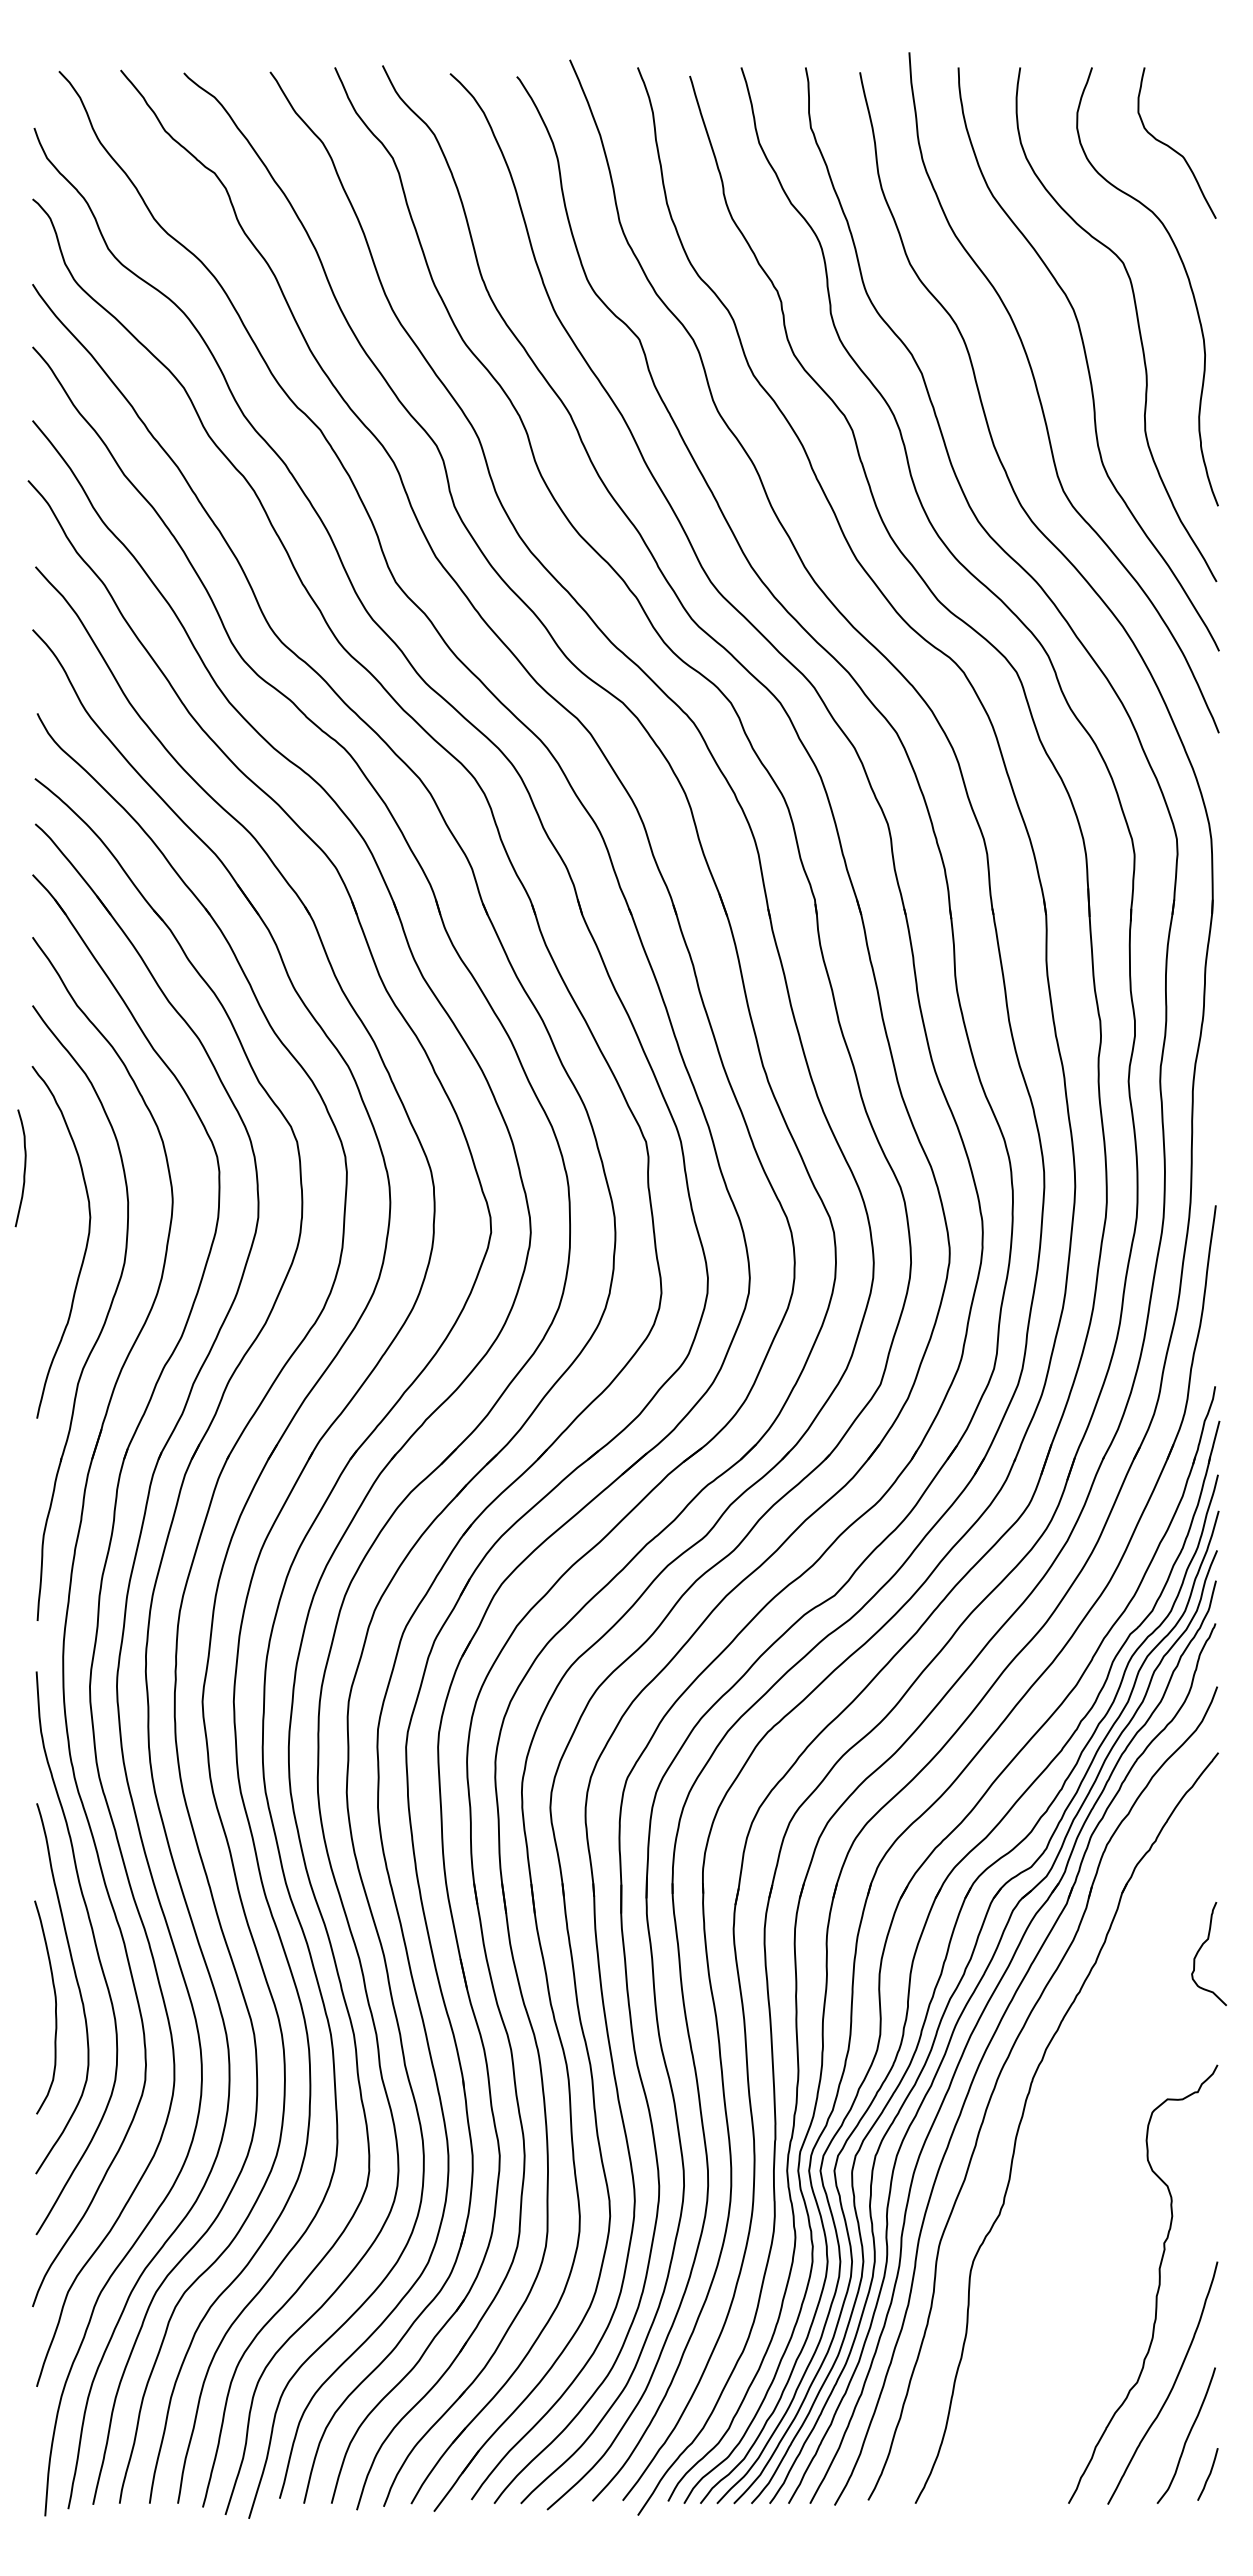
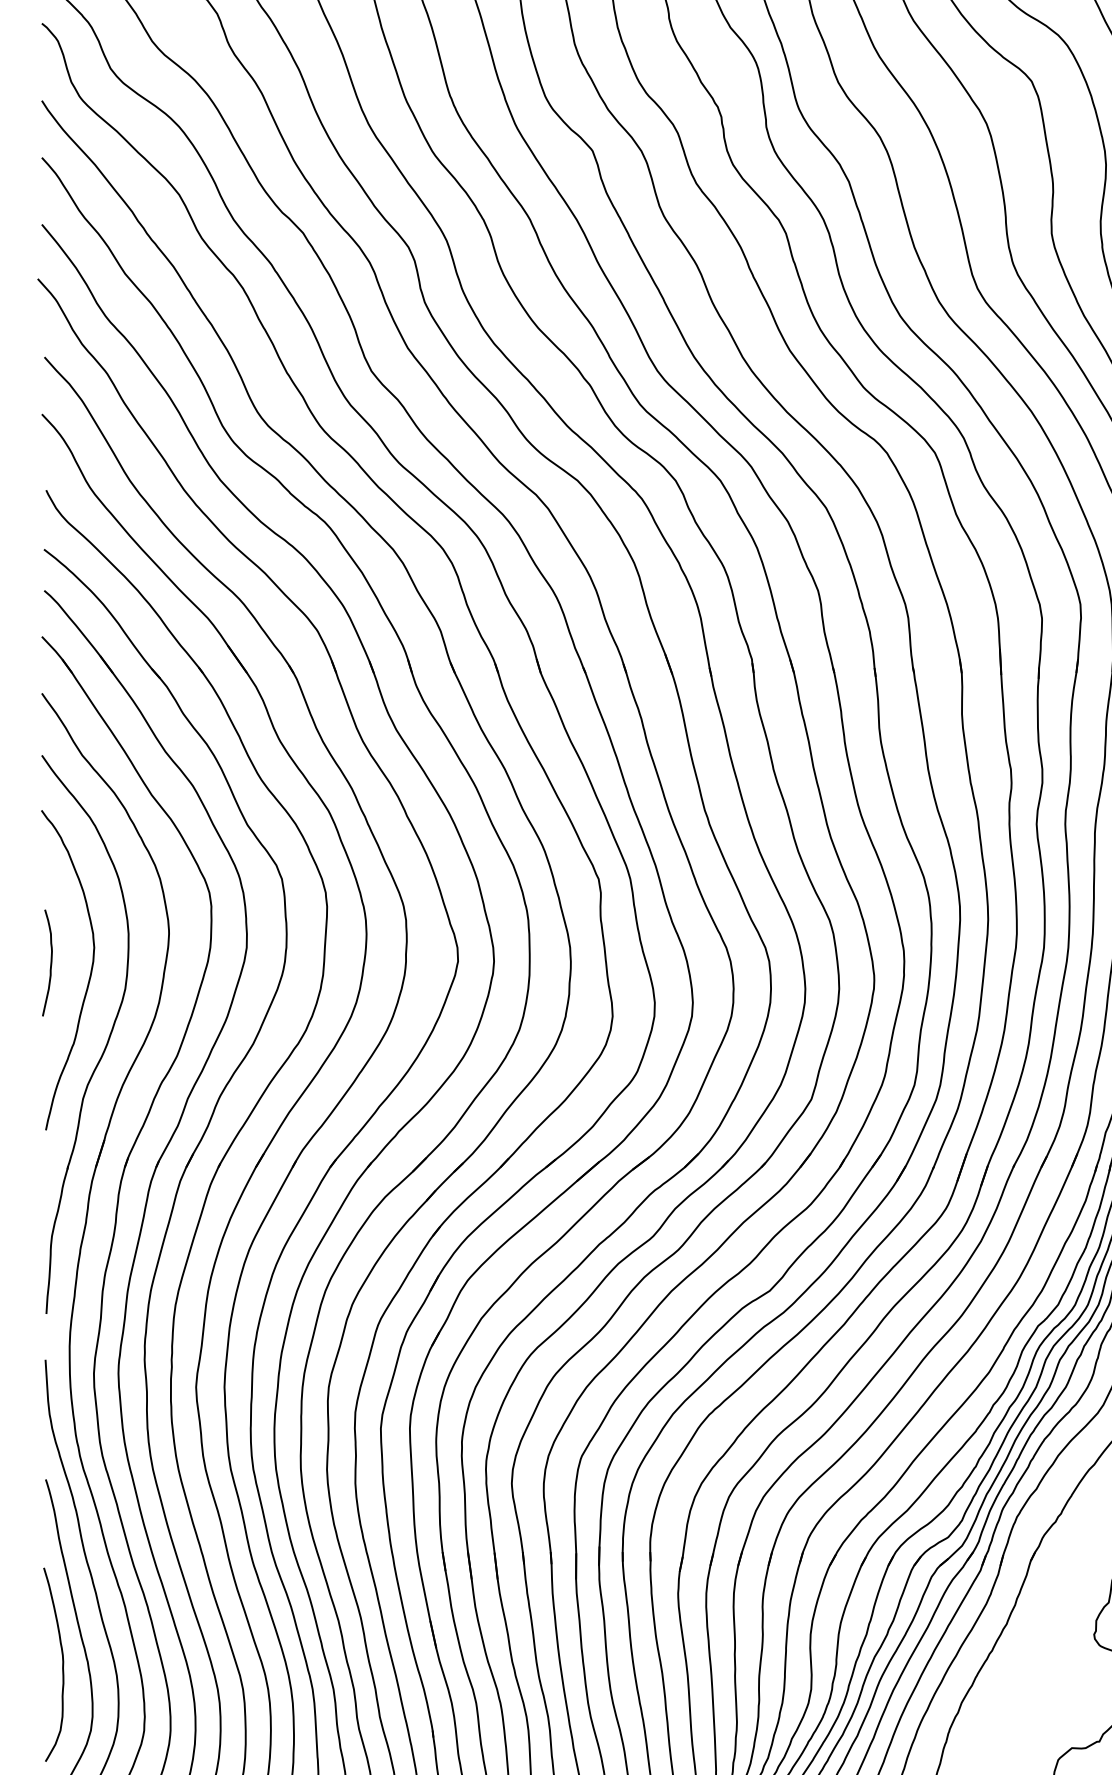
curve: (24, 1168) -> (50, 963), moved

